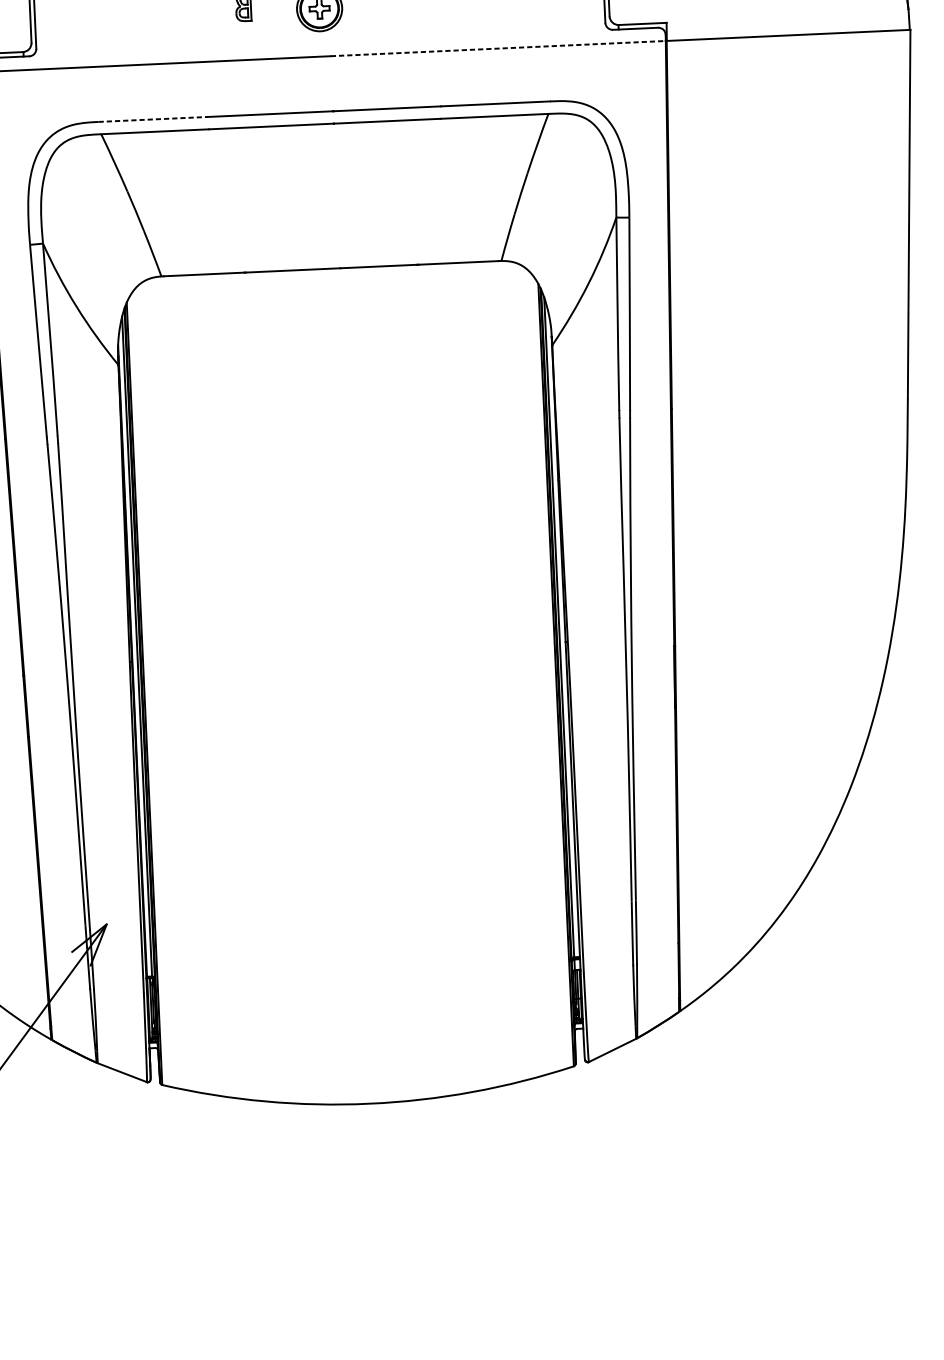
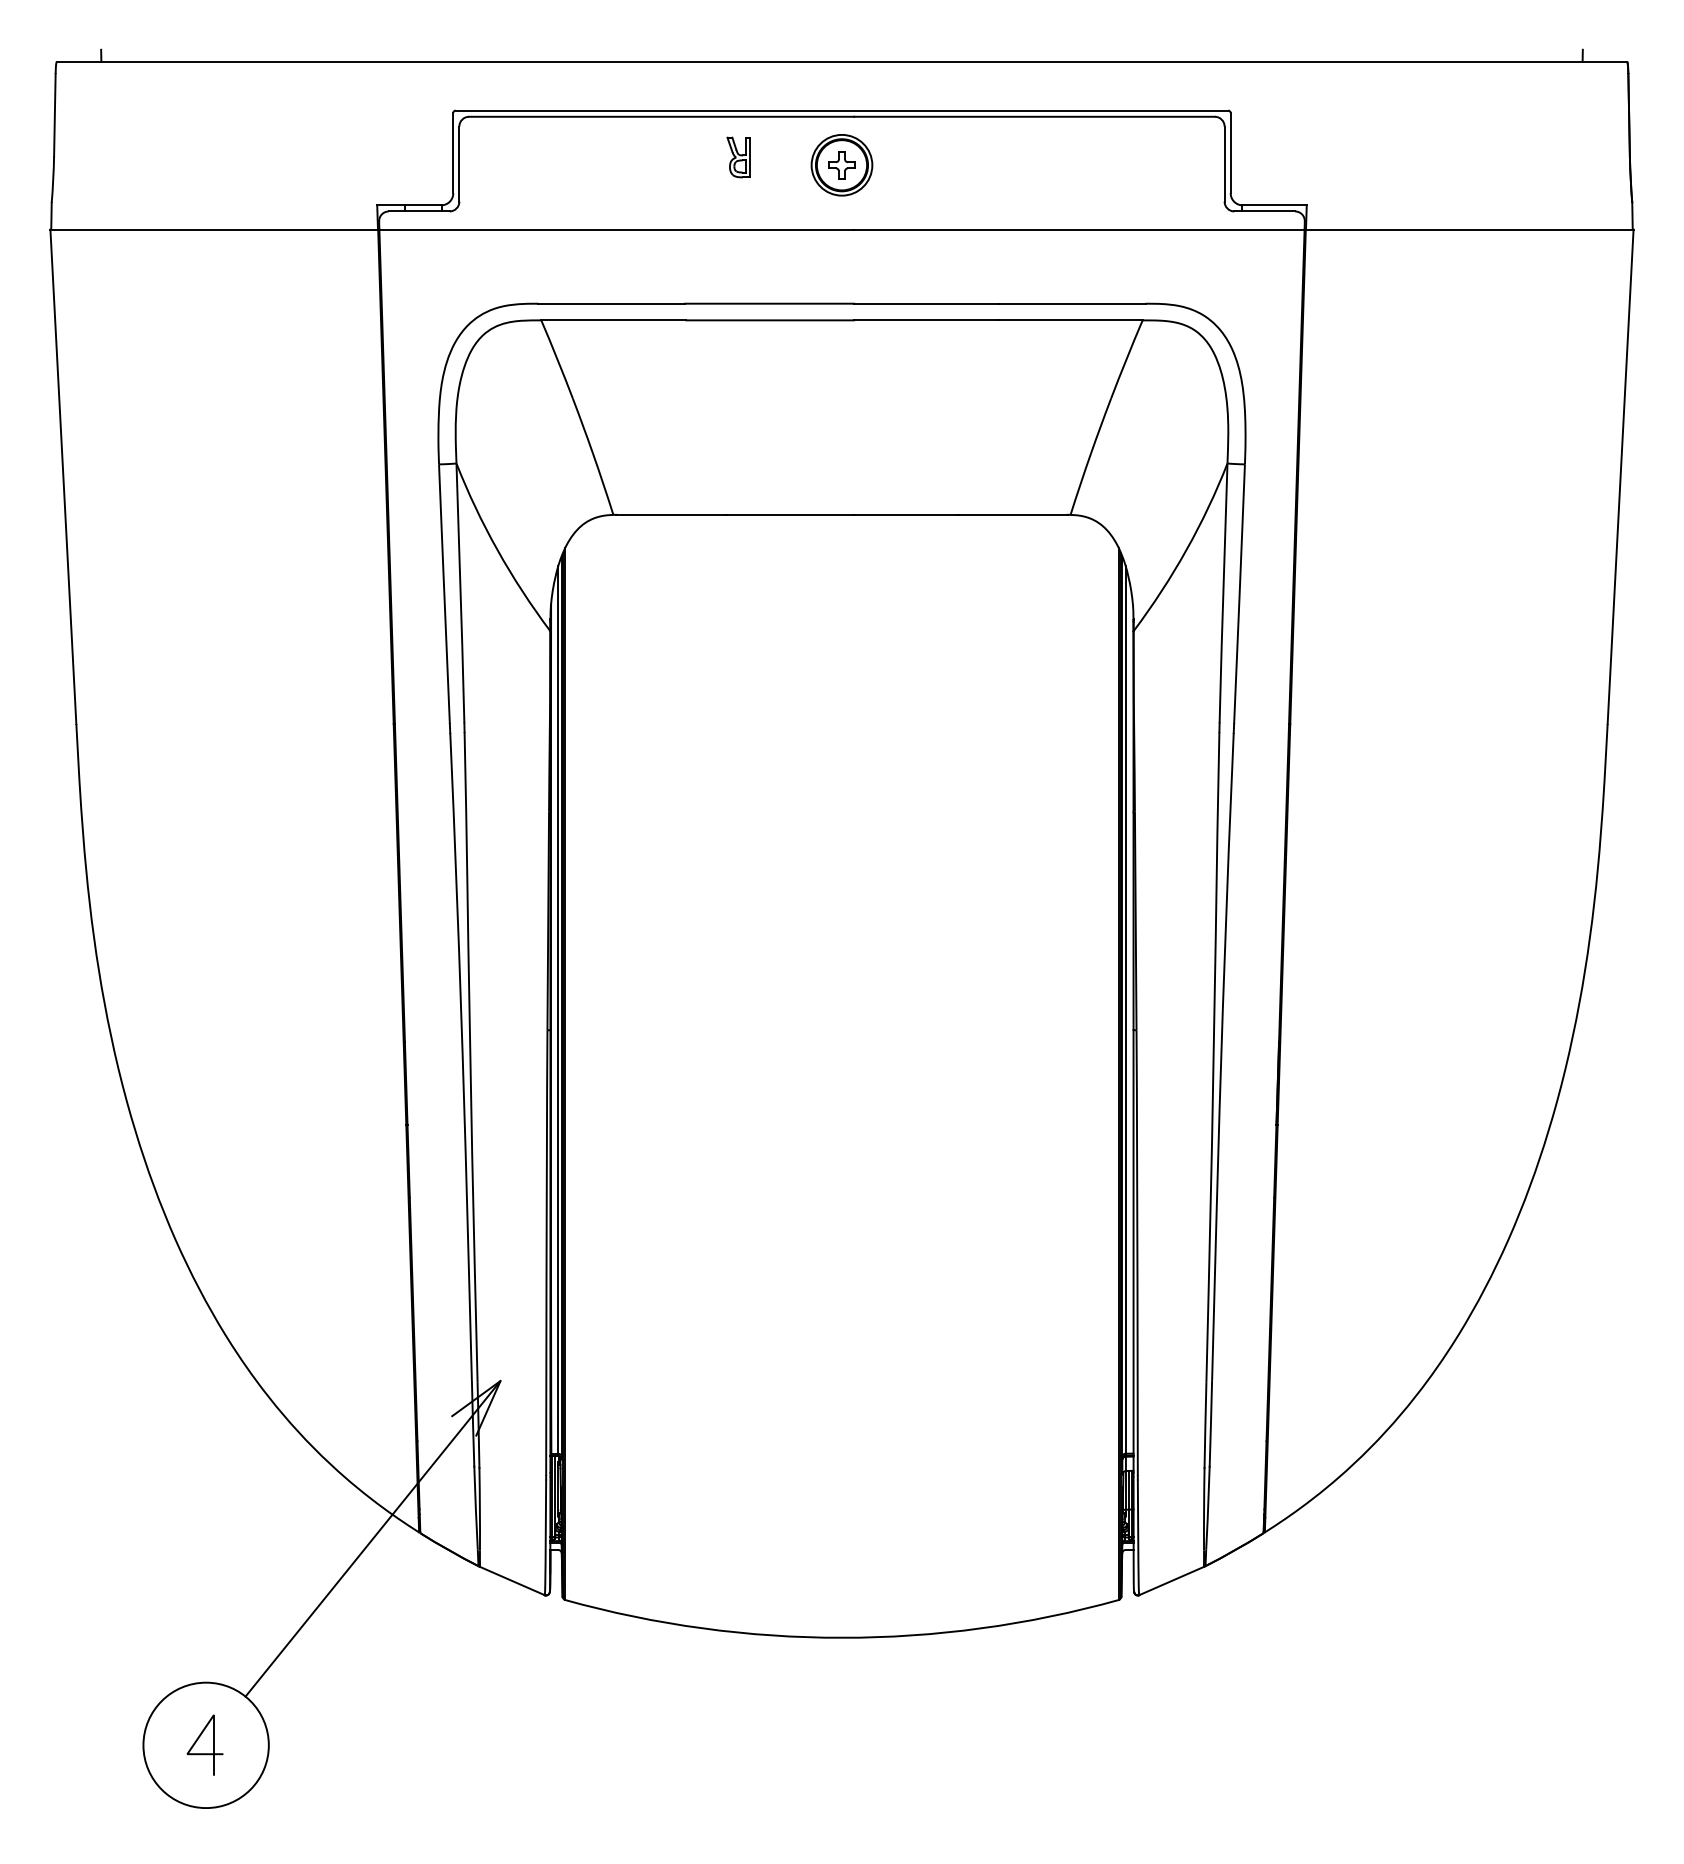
line: (498, 48) -> (1079, 229), dashed -> solid
line: (153, 119) -> (612, 303), dashed -> solid

